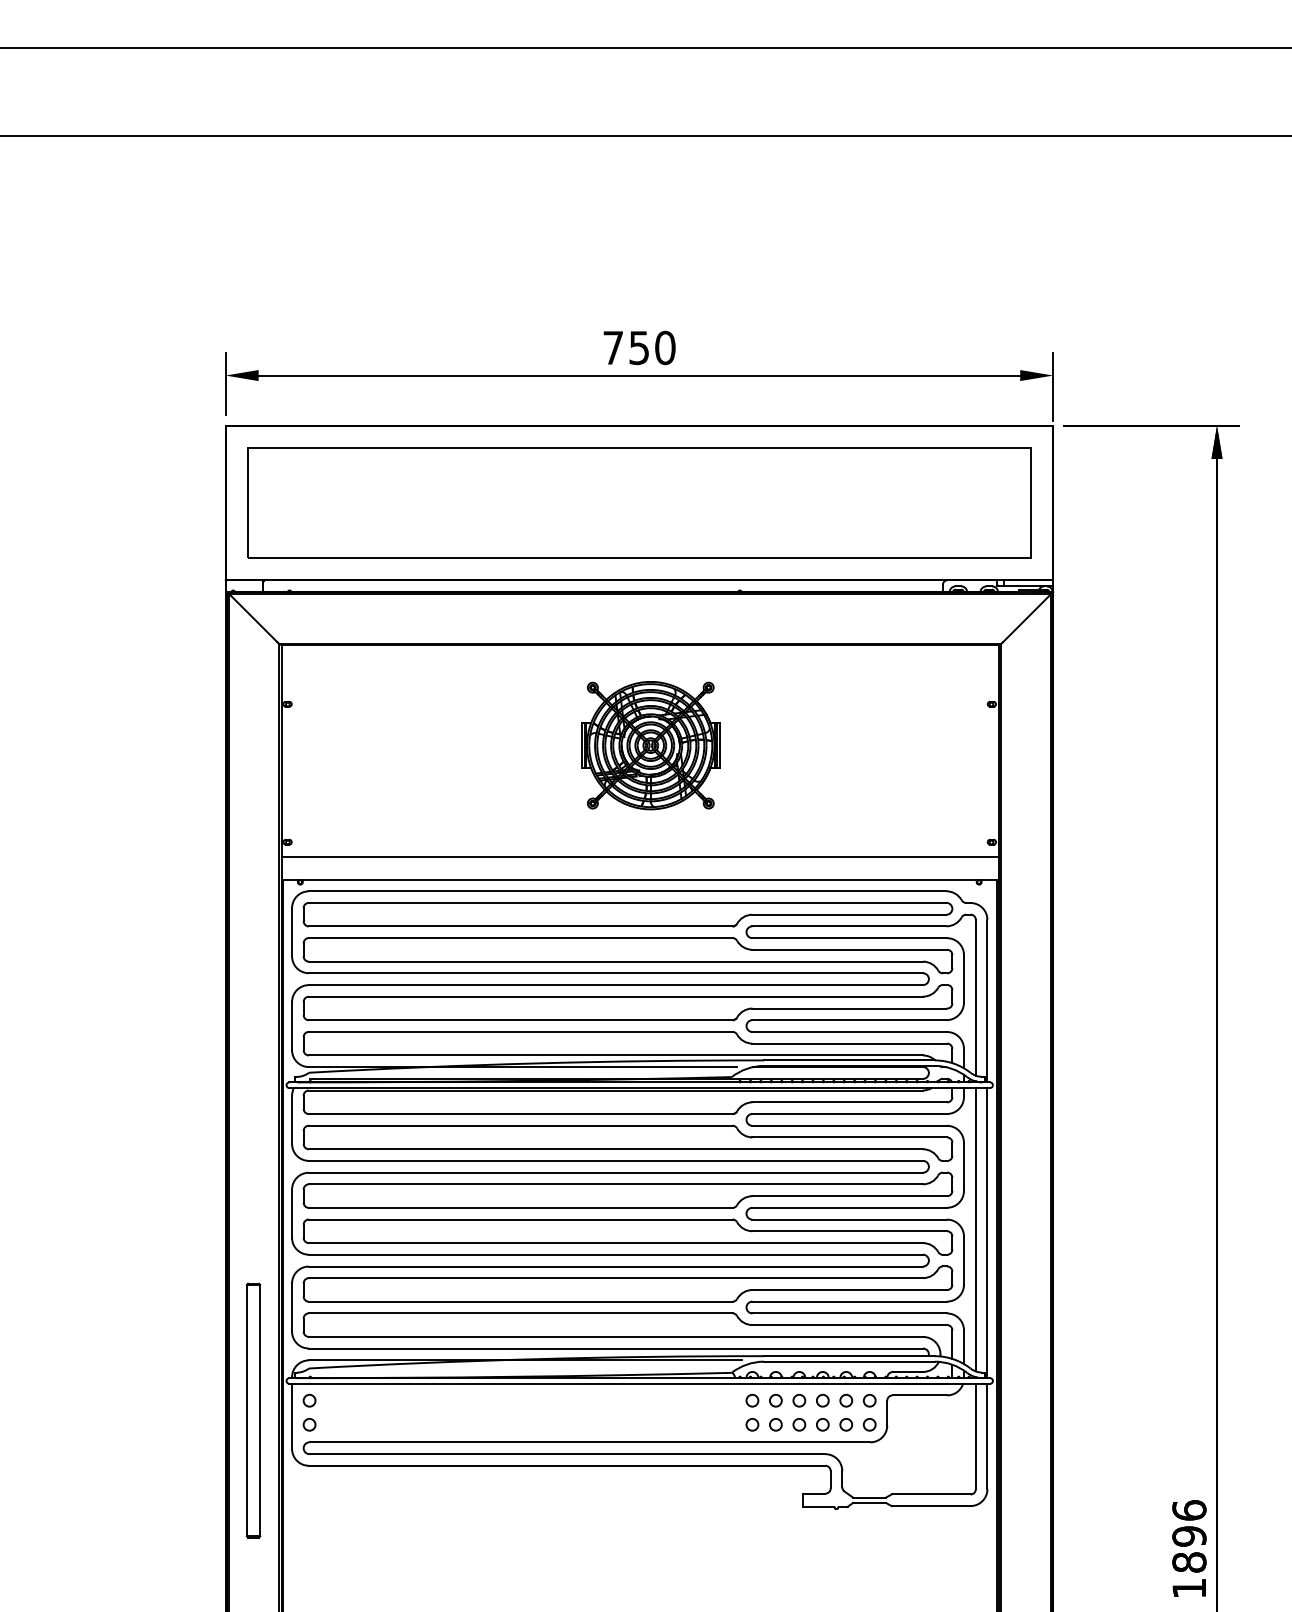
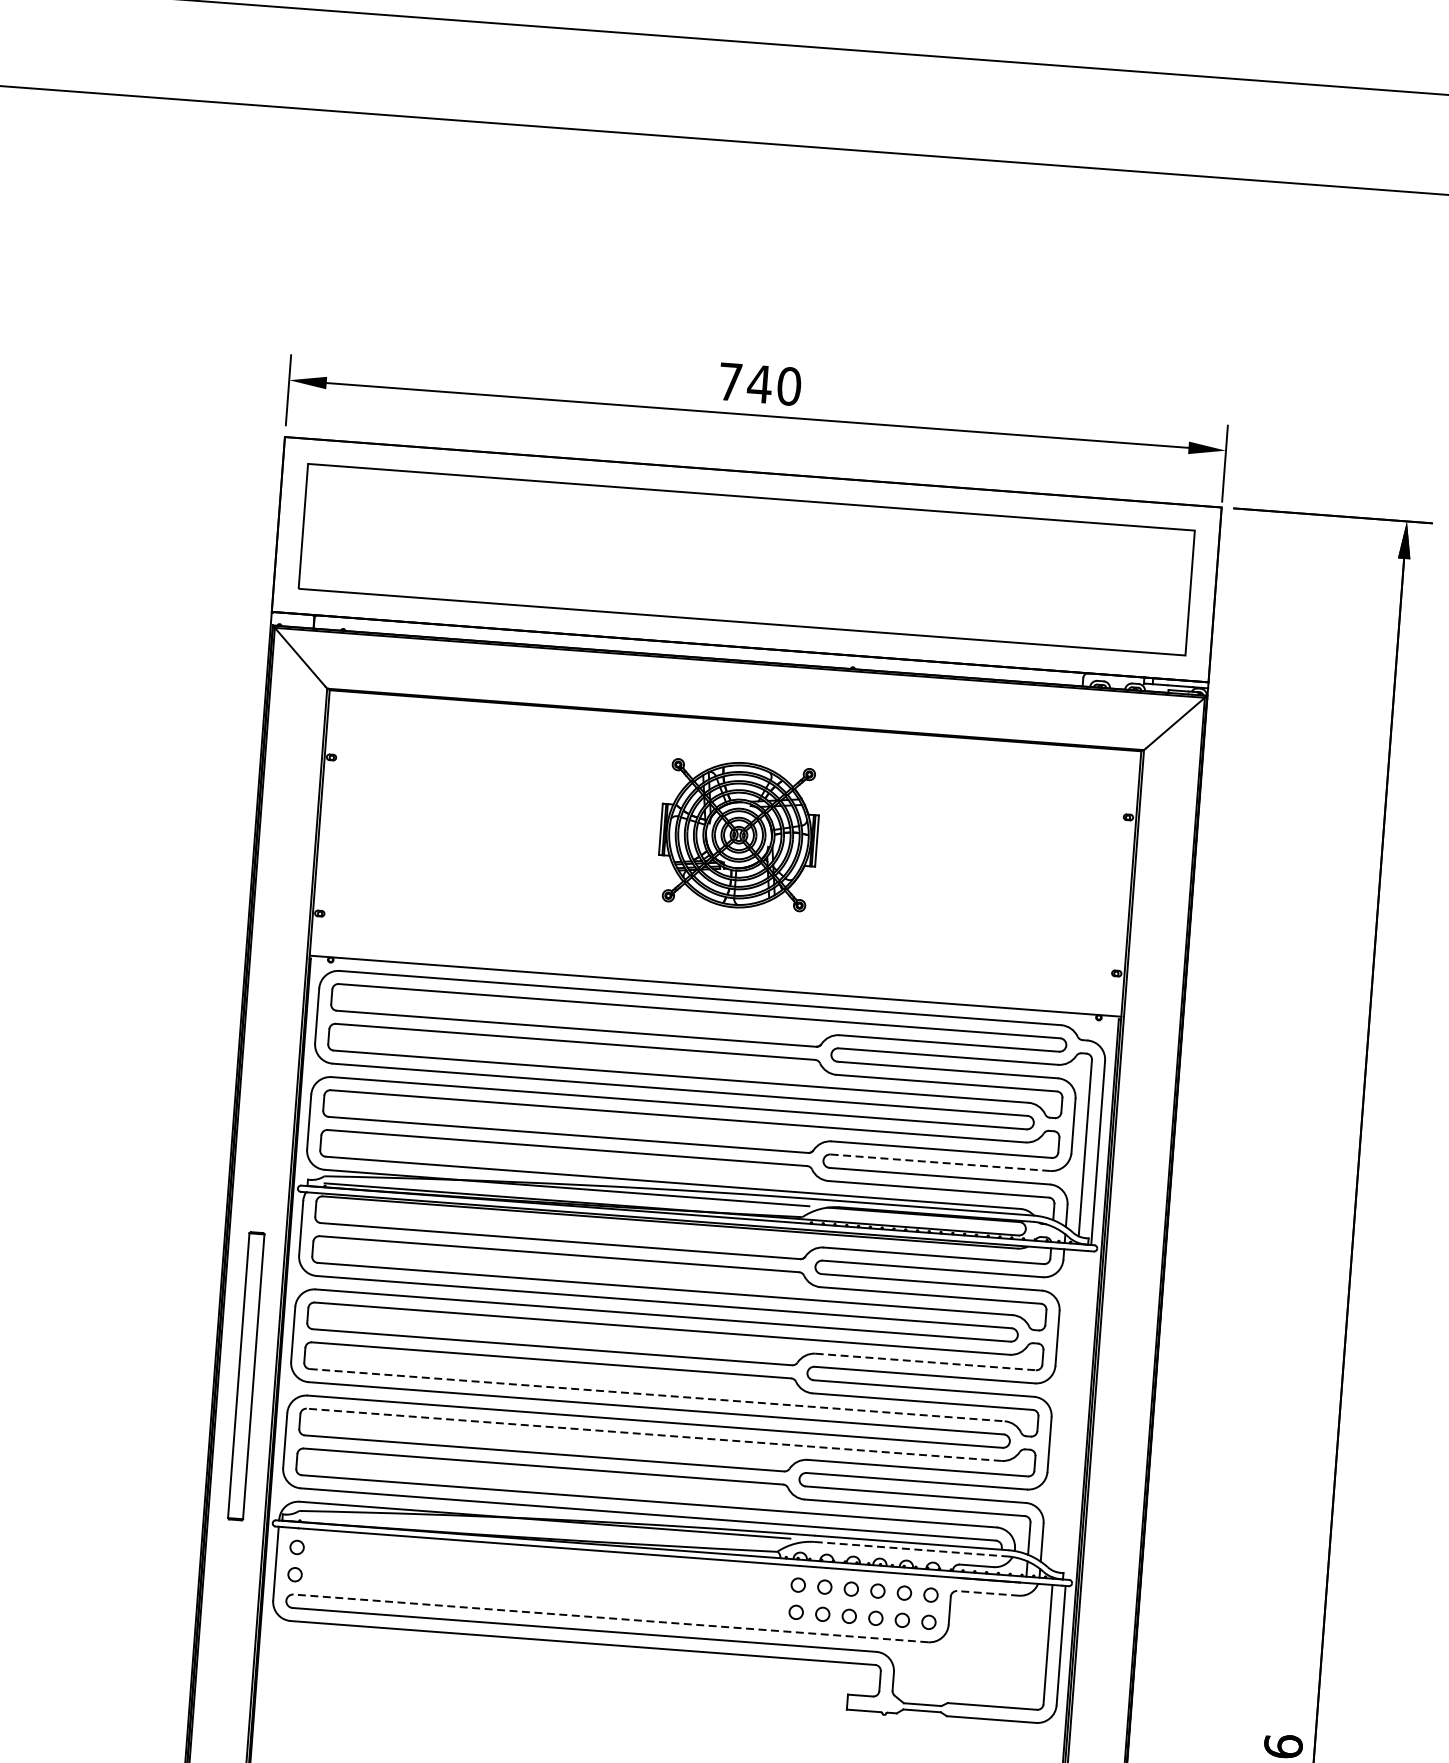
text: (639, 348) -> (759, 384), 750 -> 740
line: (639, 856) -> (716, 959), removed
line: (849, 1020) -> (940, 1163), solid -> dashed
line: (850, 1196) -> (926, 1362), solid -> dashed
line: (975, 1229) -> (1065, 1410), removed
line: (987, 1233) -> (1078, 1415), removed
line: (616, 1243) -> (657, 1395), solid -> dashed
line: (615, 1278) -> (653, 1435), solid -> dashed
line: (849, 1361) -> (911, 1549), solid -> dashed
line: (919, 1395) -> (987, 1593), solid -> dashed
part: (253, 1410) -> (246, 1376), moved
line: (589, 1442) -> (610, 1618), solid -> dashed

